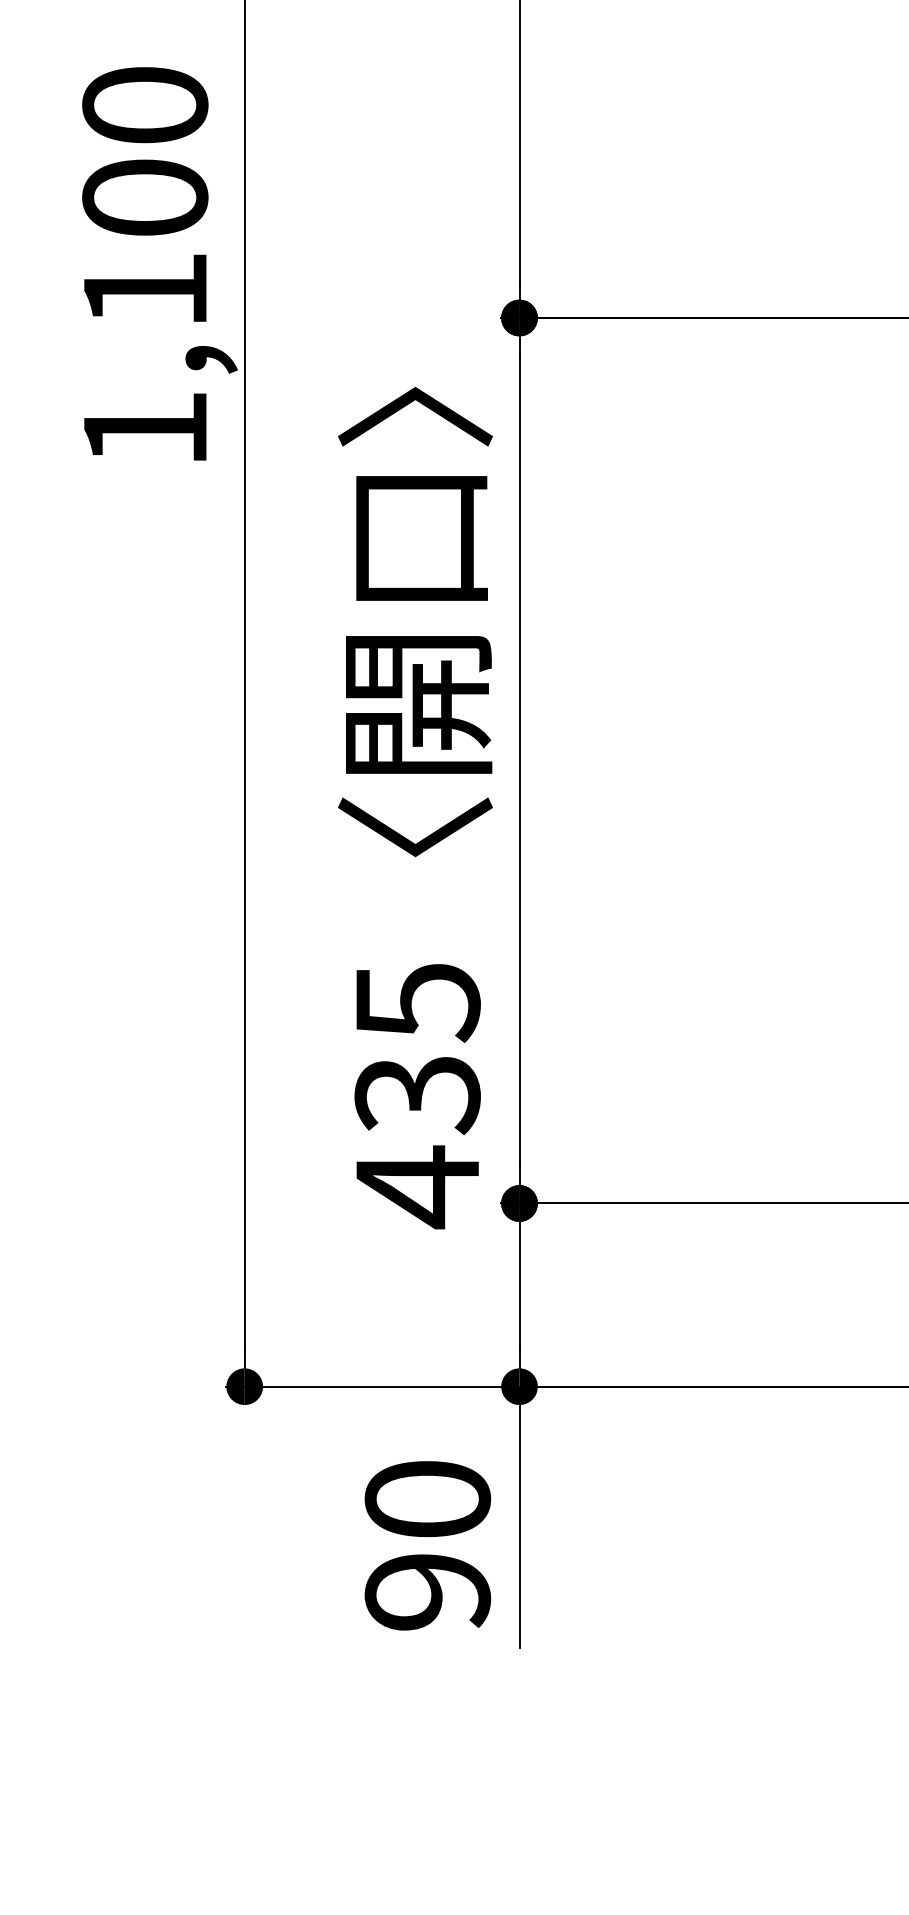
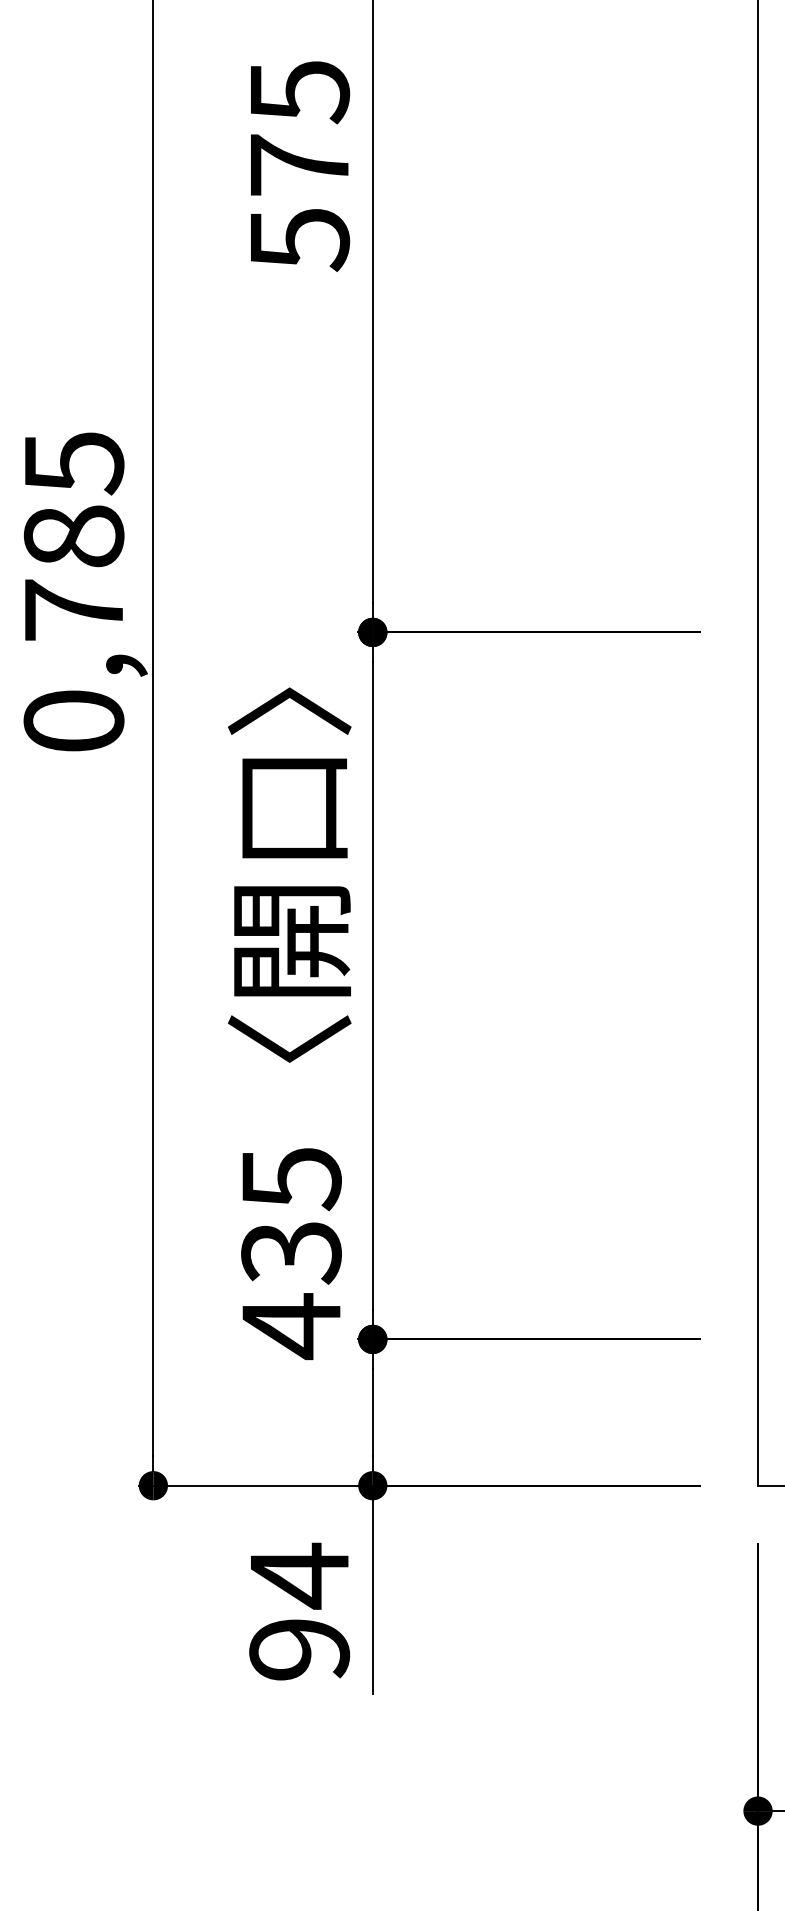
text: (144, 266) -> (73, 591), 1,100 -> 0,785
text: (427, 1499) -> (299, 1575), 90 -> 94

